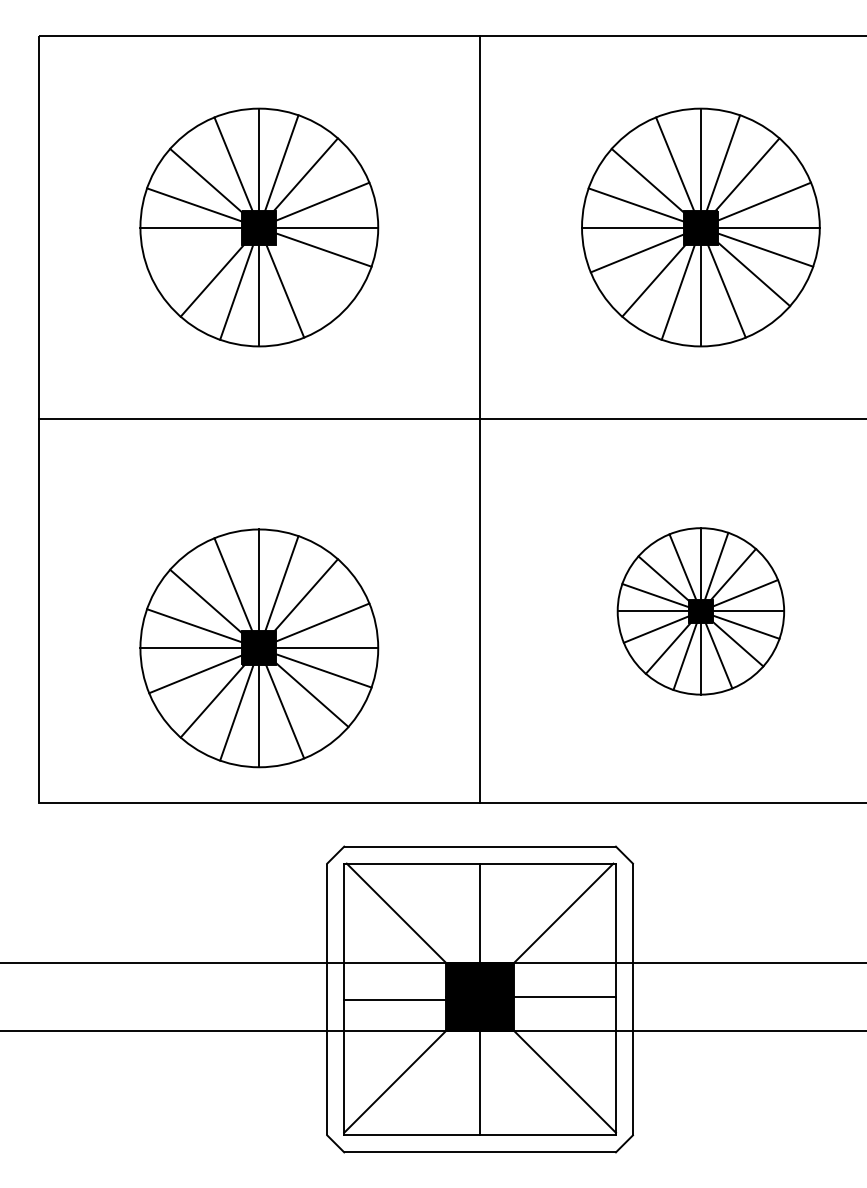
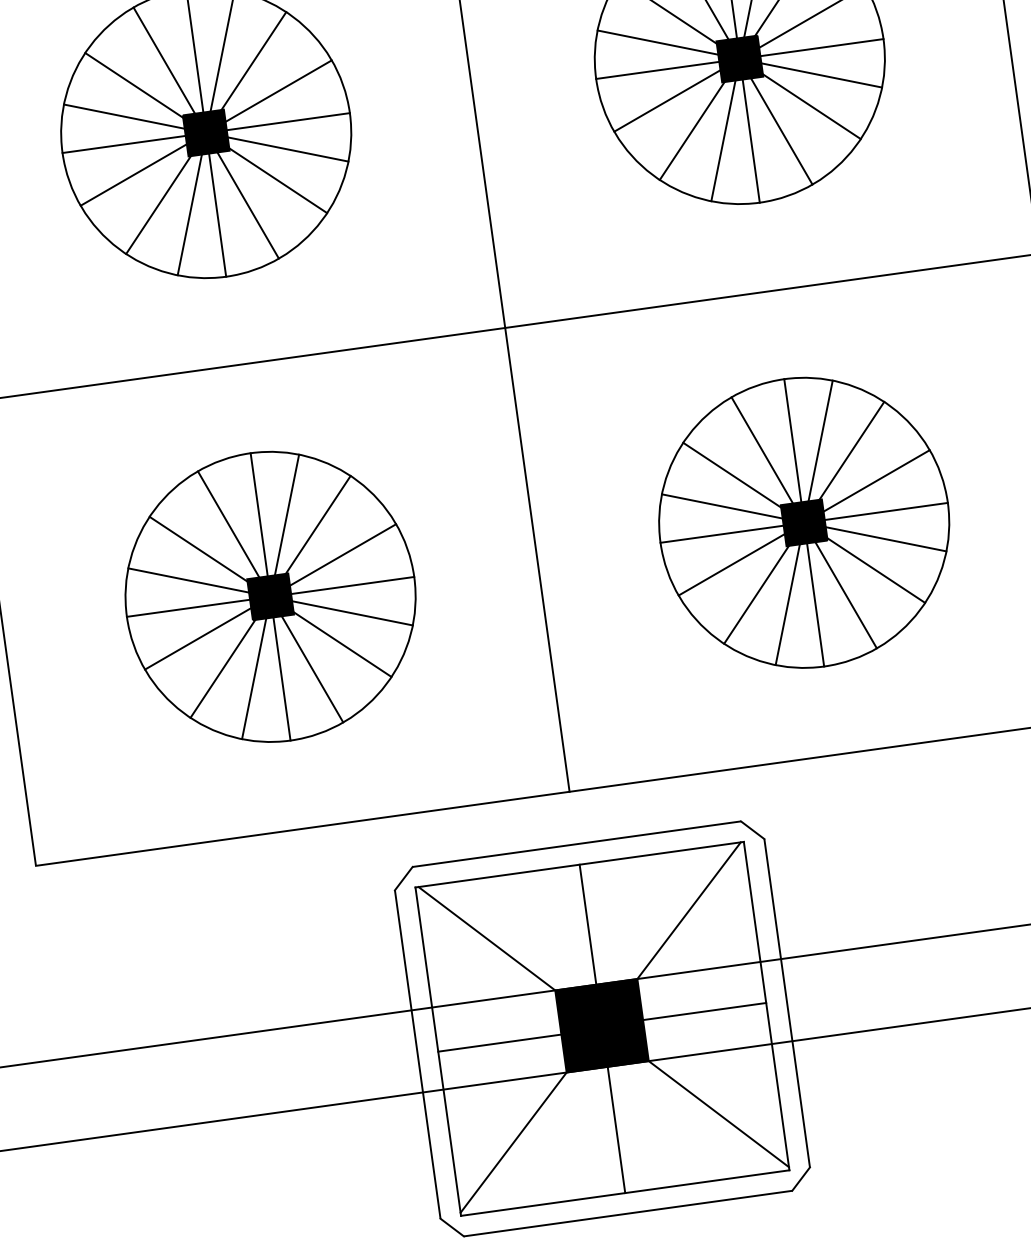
line: (195, 253) -> (133, 175), added
line: (312, 274) -> (278, 180), added
part: (700, 611) -> (803, 523), size x1.43
part: (259, 648) -> (270, 597), moved

